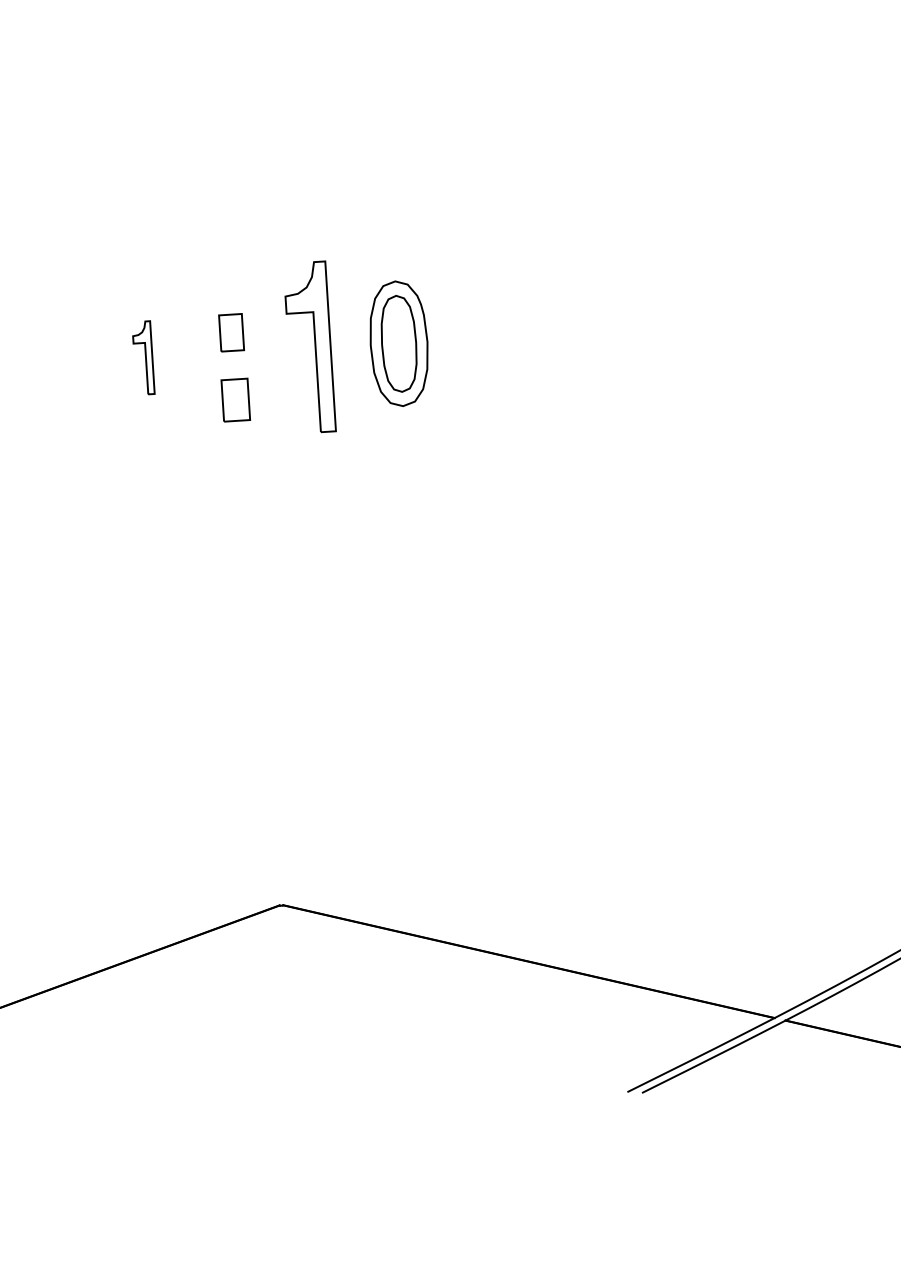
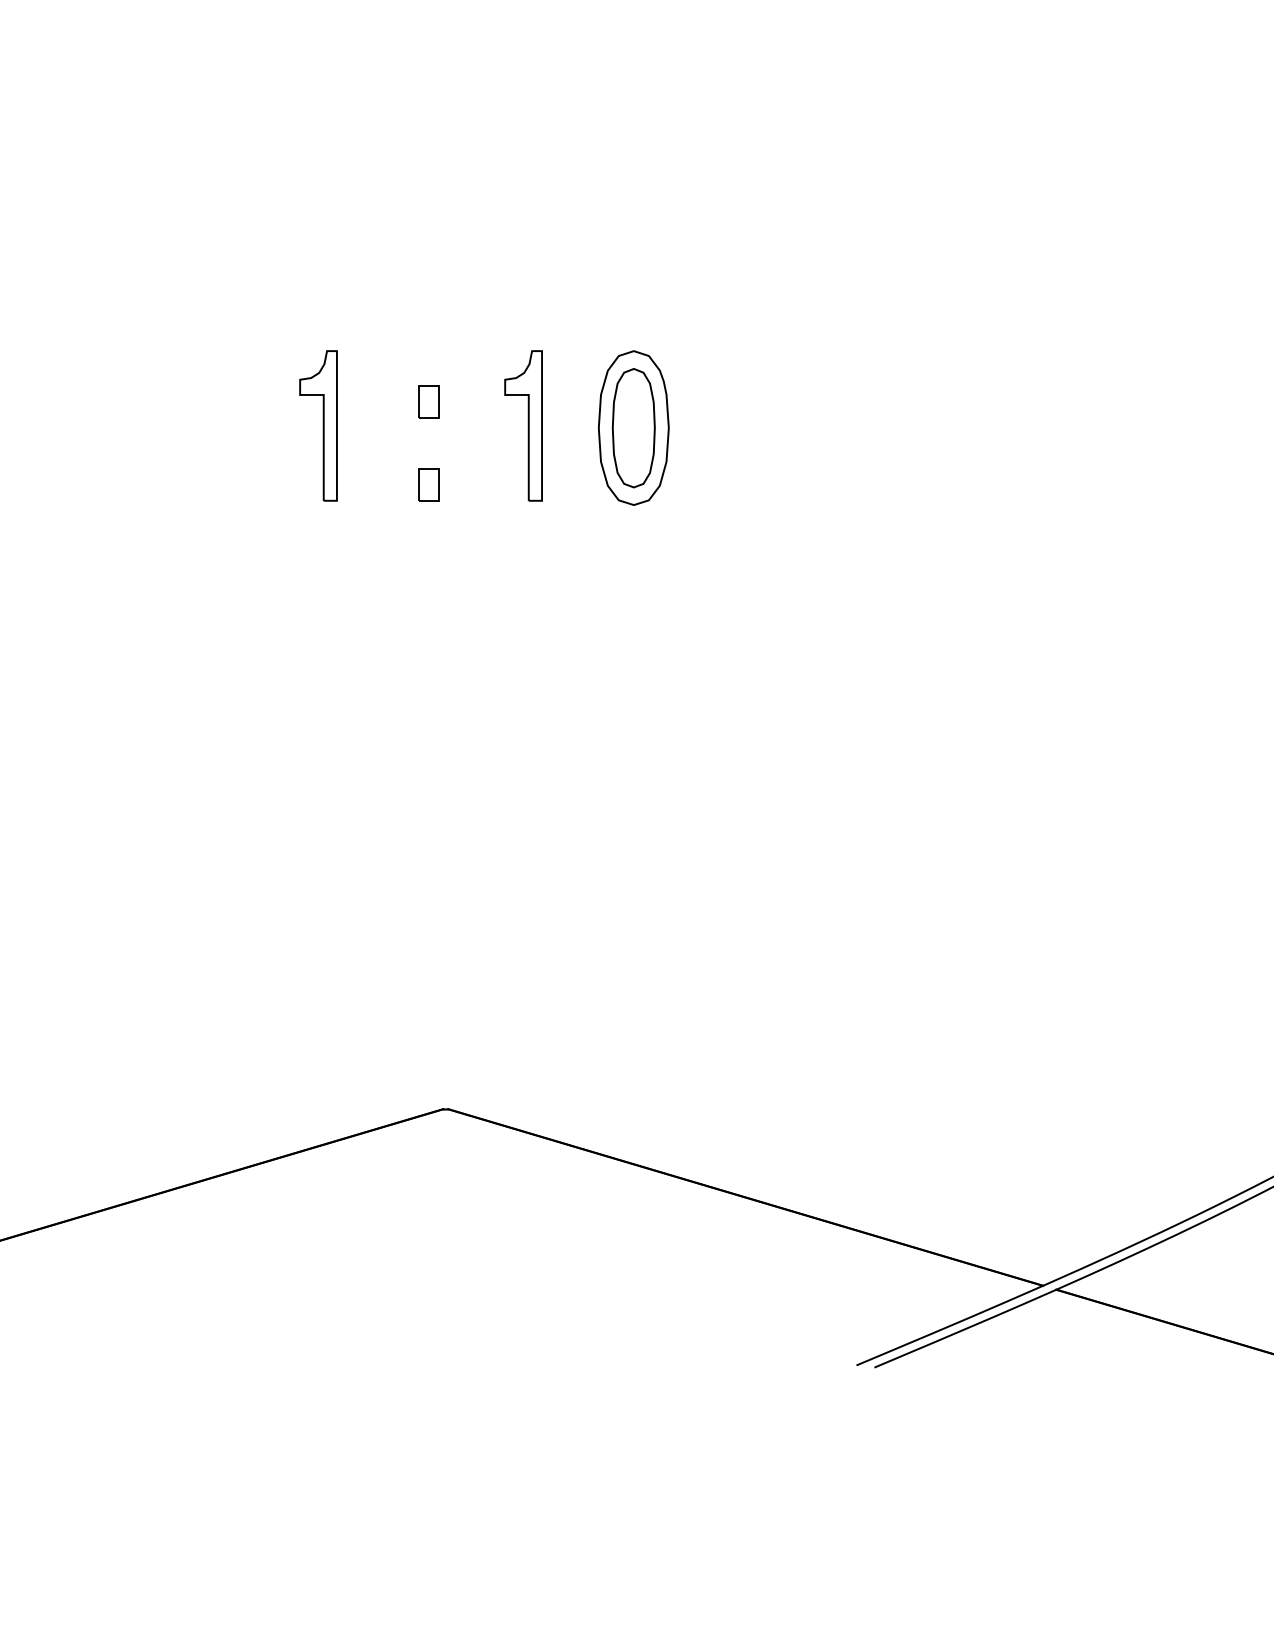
part: (231, 332) -> (428, 401), size x0.71
part: (309, 347) -> (523, 425), size x0.71
part: (143, 357) -> (318, 425), size x1.67
part: (235, 399) -> (428, 484), size x0.62

